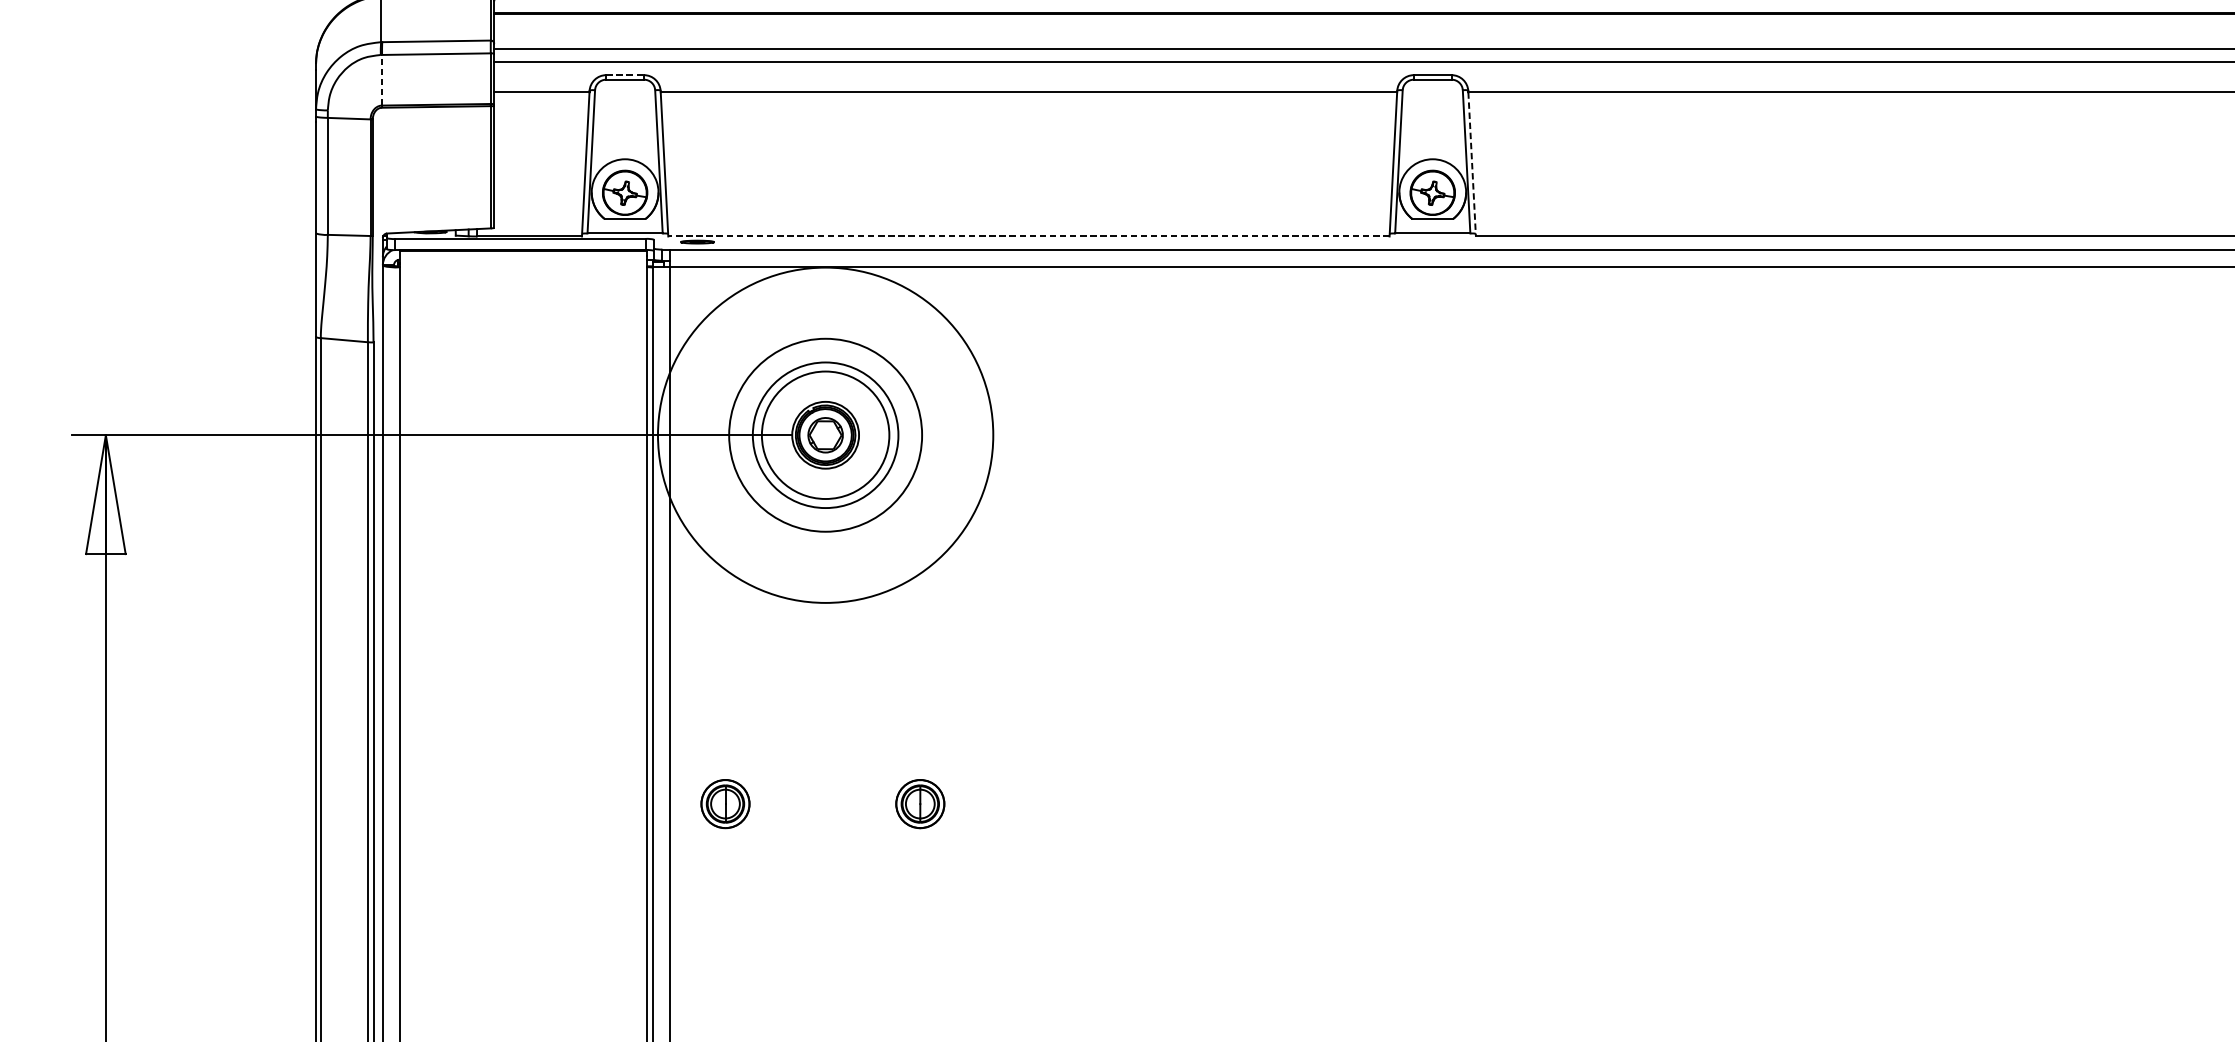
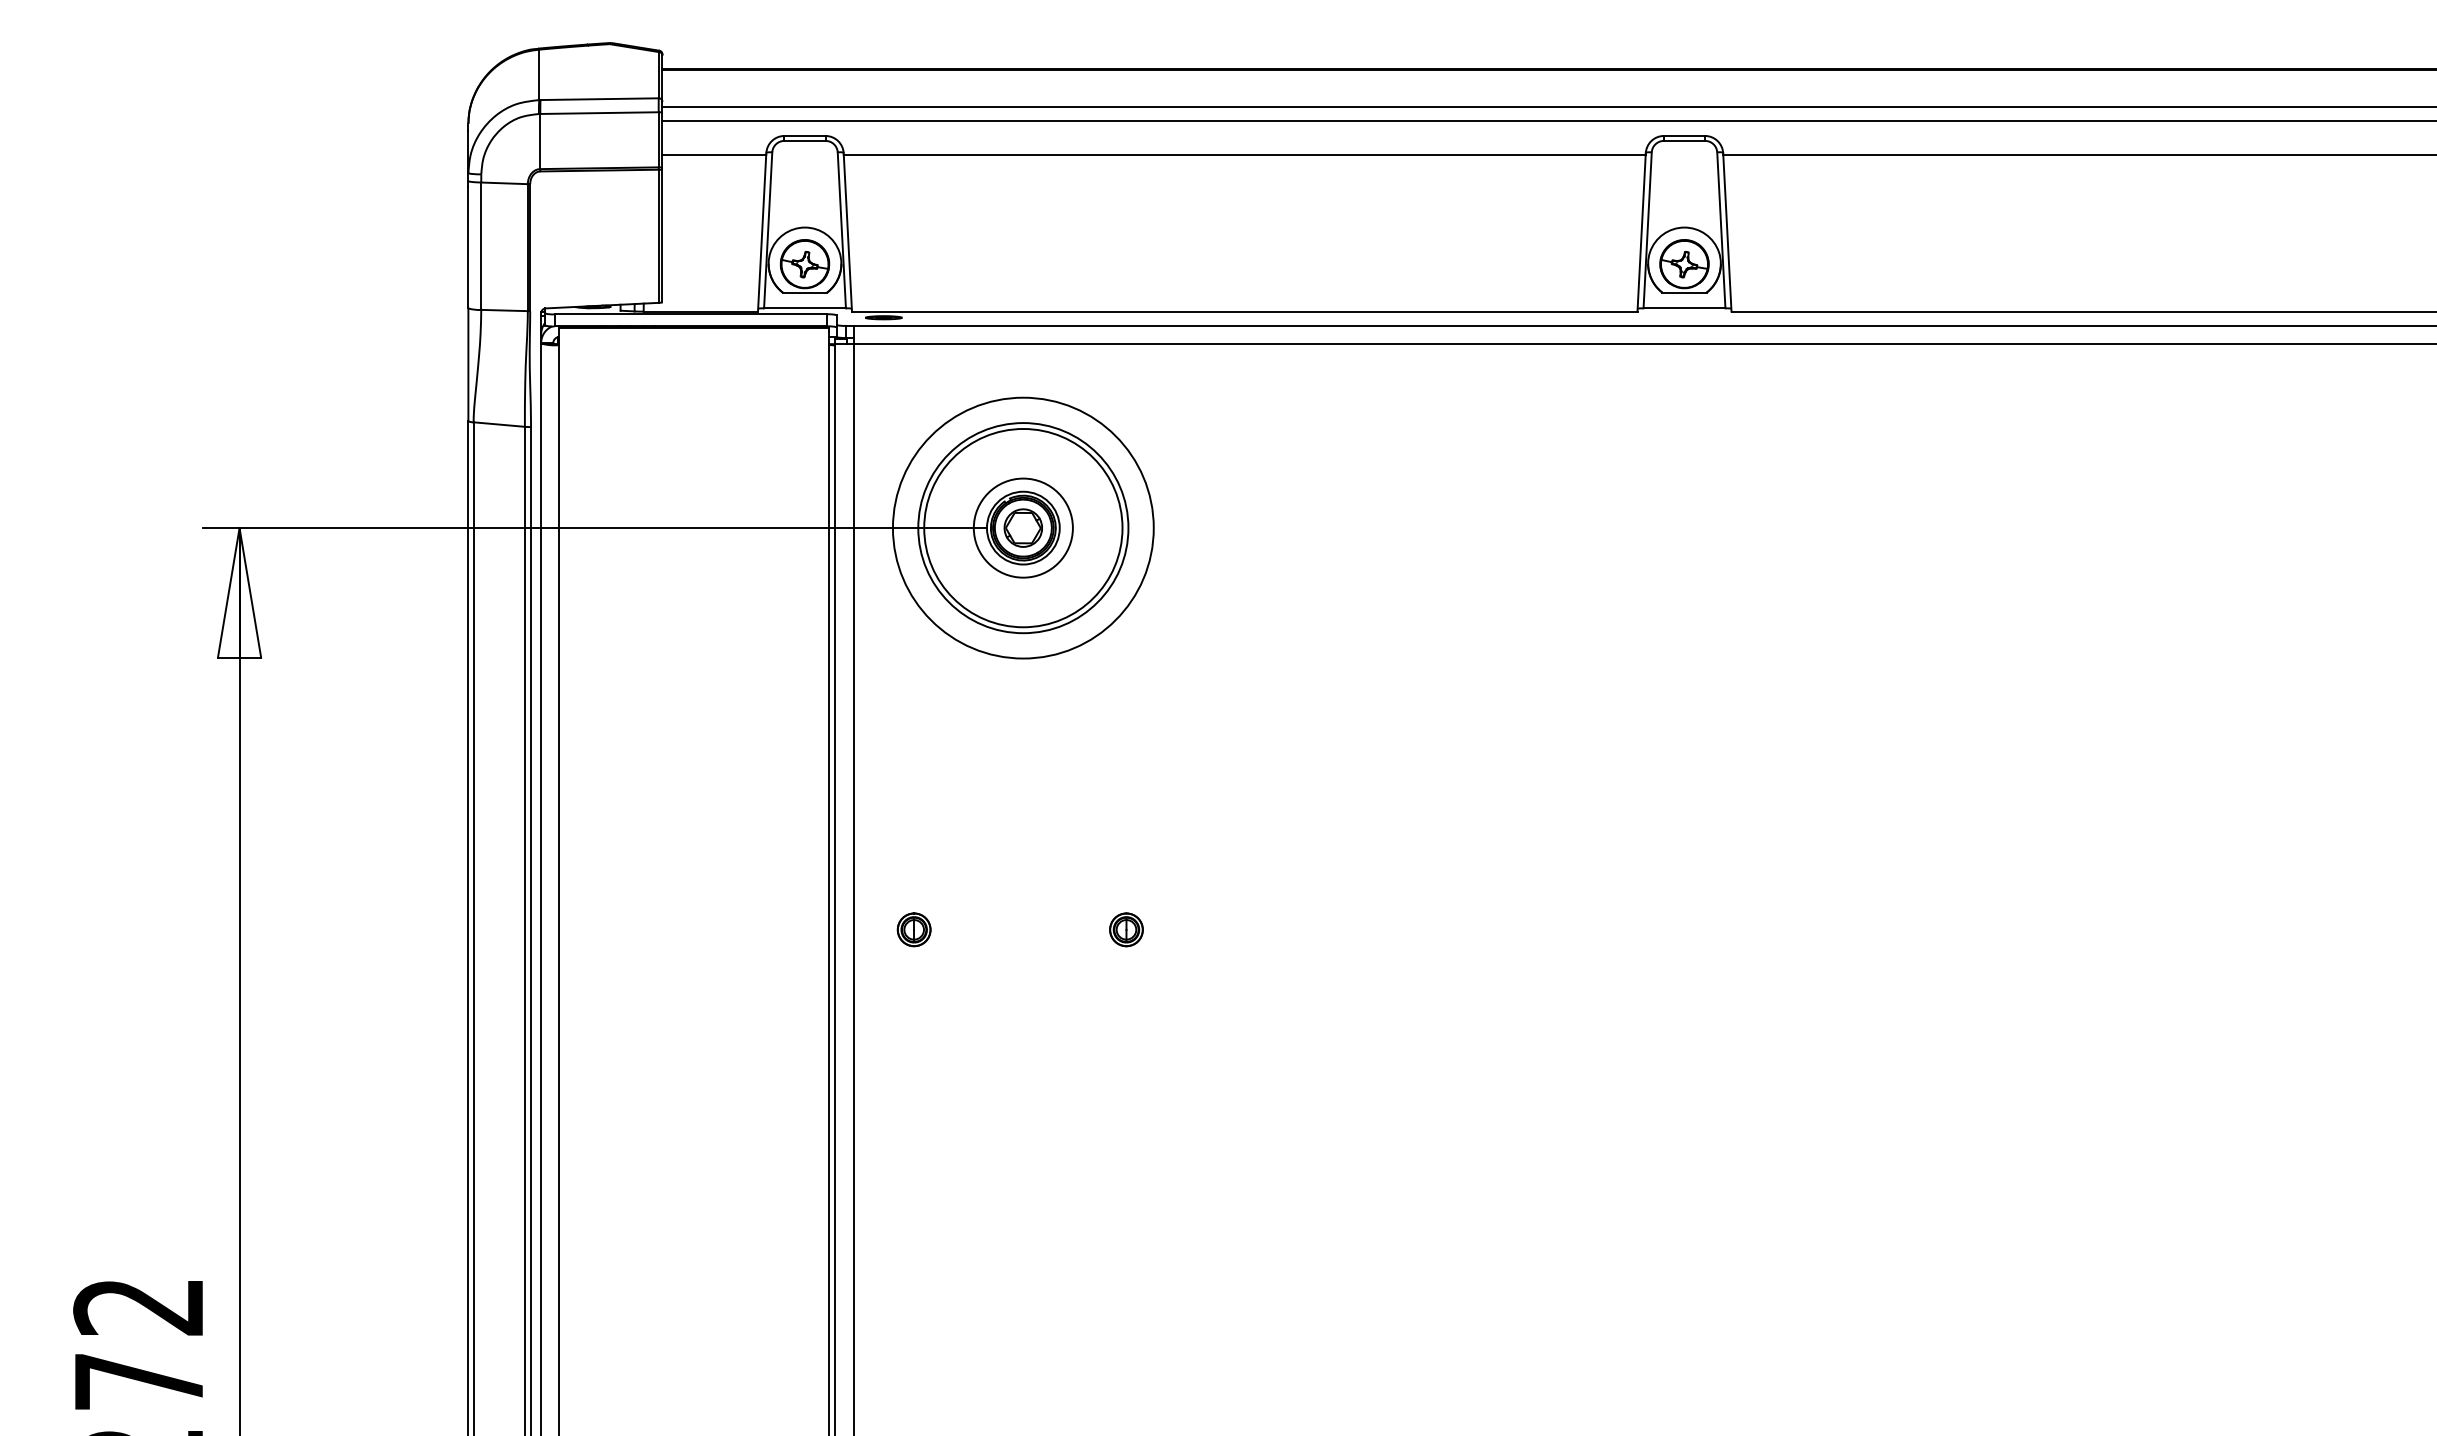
line: (625, 74) -> (805, 135), dashed -> solid
line: (382, 80) -> (540, 141), dashed -> solid
line: (1472, 164) -> (1727, 233), dashed -> solid
line: (1028, 236) -> (1244, 311), dashed -> solid
circle: (824, 434) -> (1022, 527), size x0.62
circle: (824, 434) -> (1022, 527), size x0.71
circle: (825, 434) -> (1023, 527), size x1.43
part: (724, 803) -> (913, 929), size x0.62
part: (920, 803) -> (1126, 929), size x0.62

